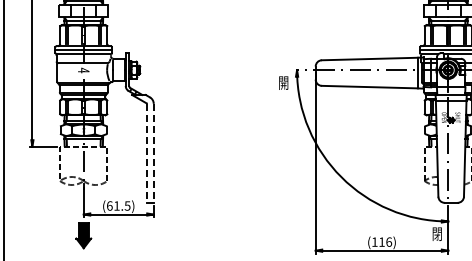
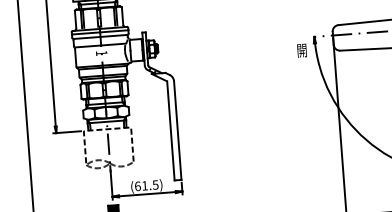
text: (83, 70) -> (101, 53), 4 -> 1
line: (146, 153) -> (170, 131), dashed -> solid
line: (153, 153) -> (177, 130), dashed -> solid

